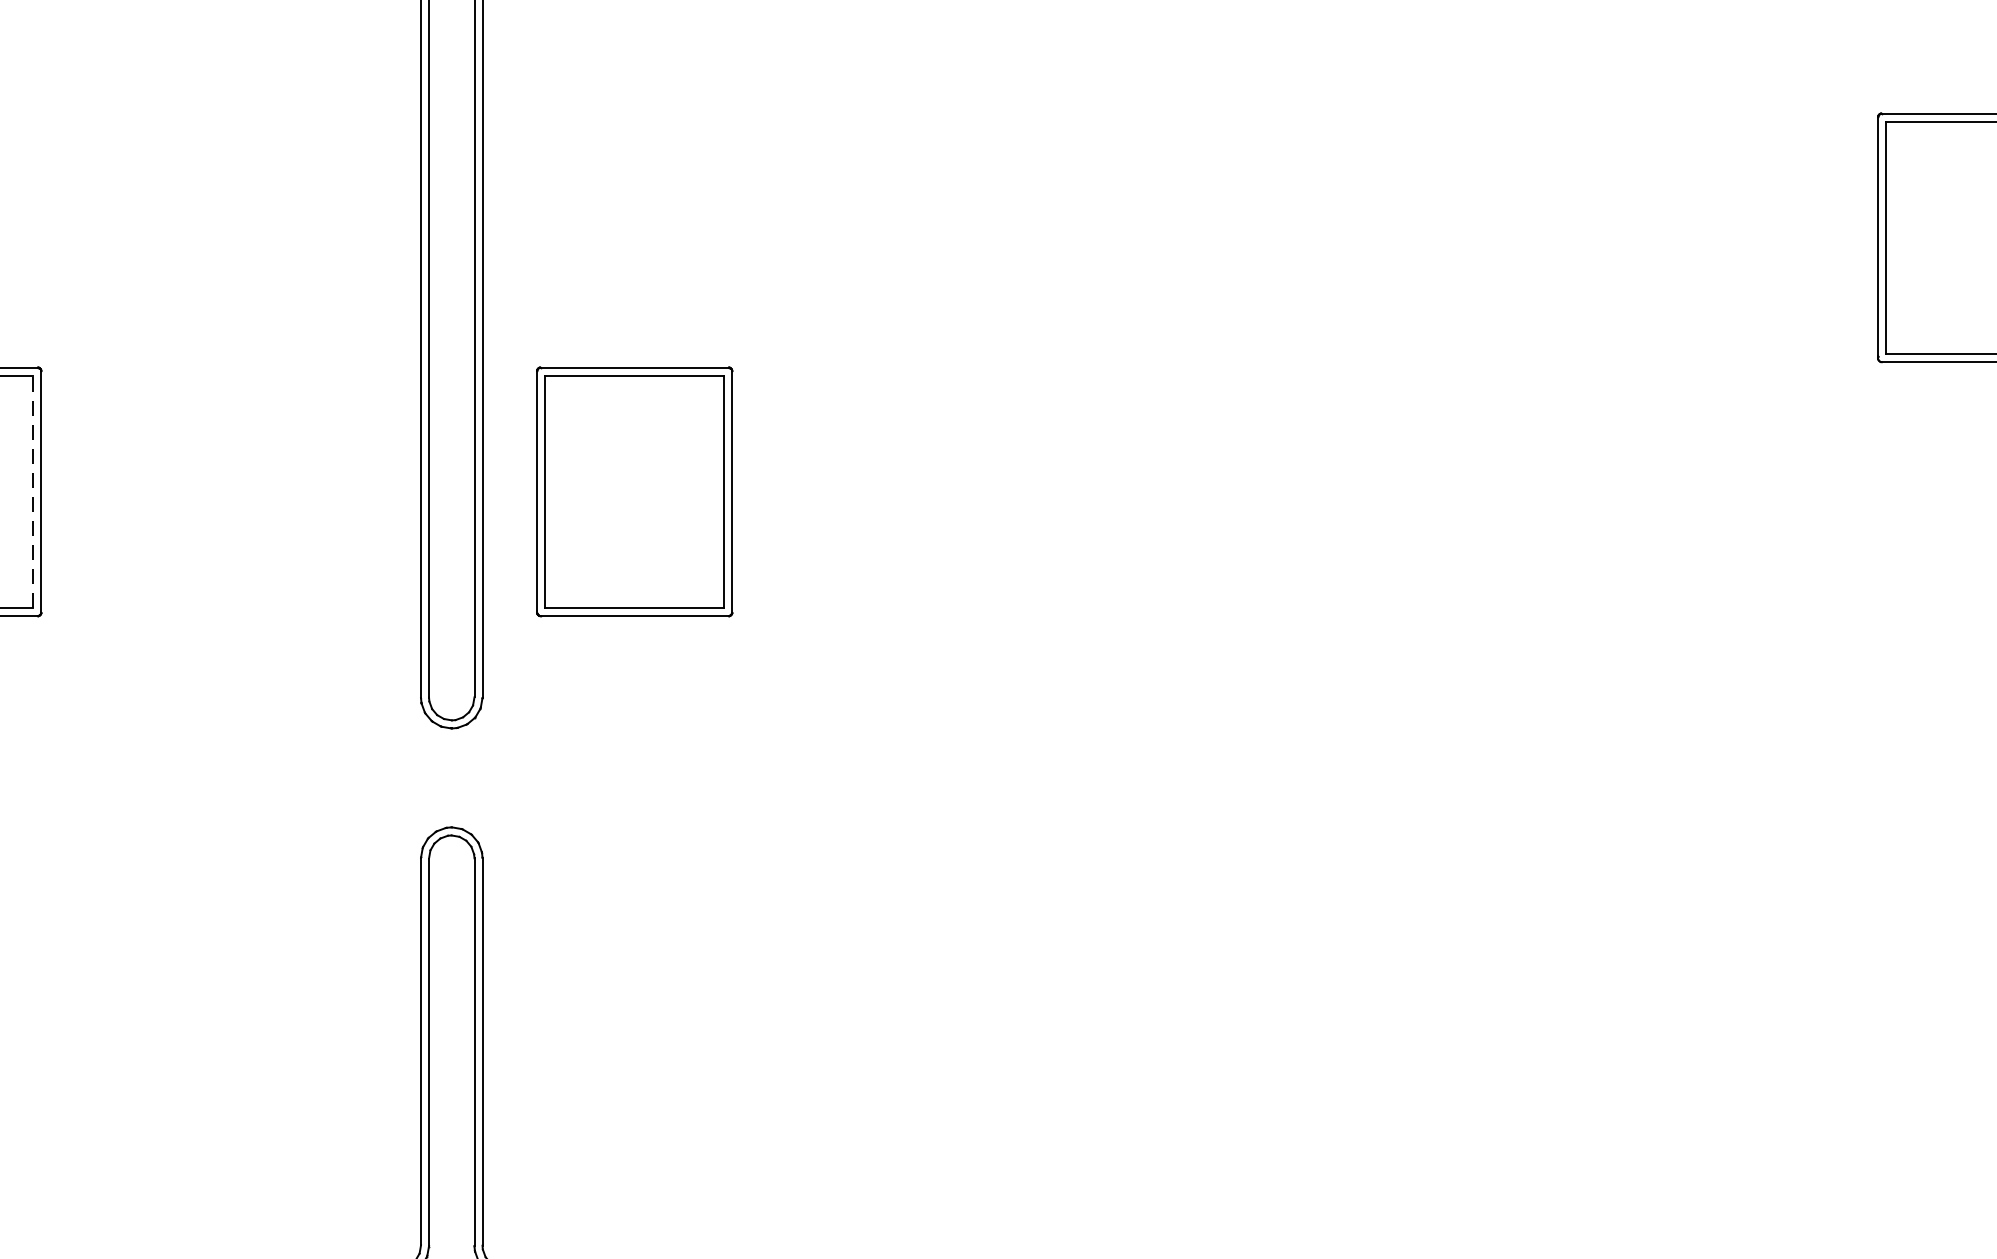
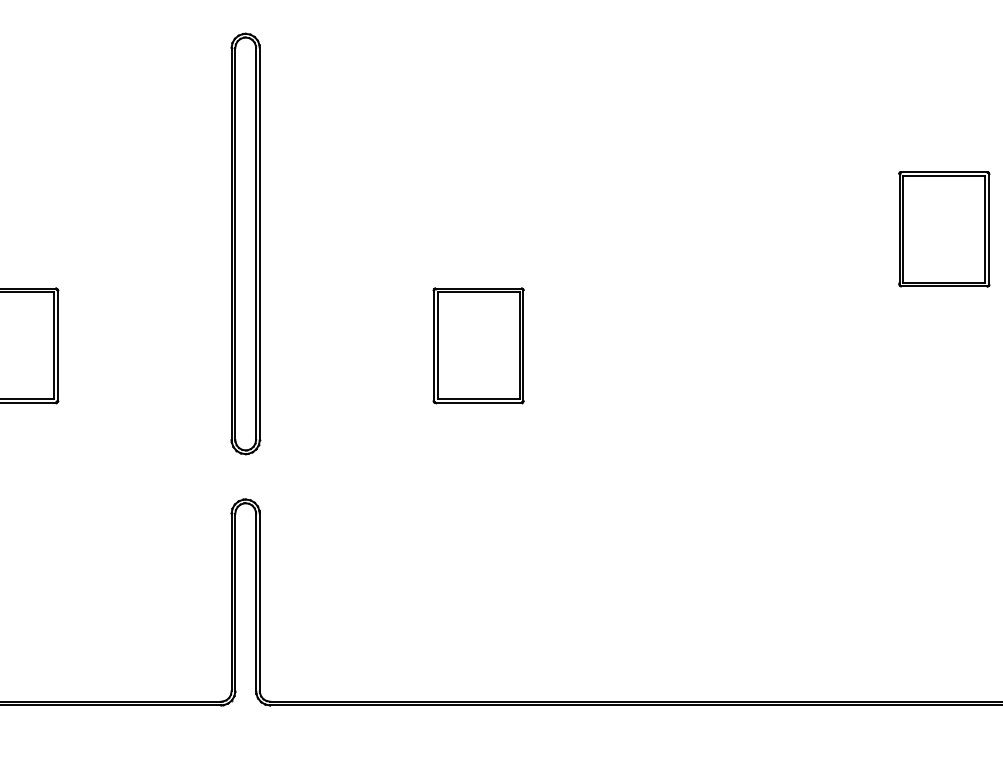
line: (32, 491) -> (53, 345), dashed -> solid
part: (634, 491) -> (478, 345), moved

